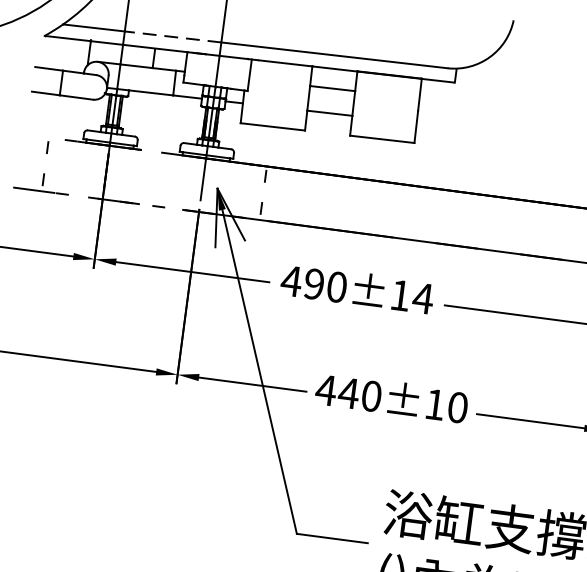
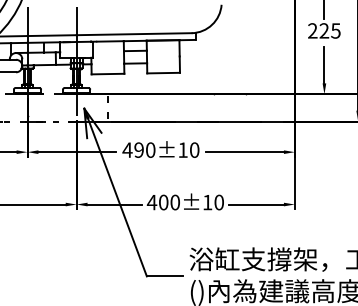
line: (173, 36) -> (52, 35), dashed -> solid
text: (423, 297) -> (194, 149), 490±14 -> 490±10
text: (348, 393) -> (163, 202), 440±10 -> 400±10

